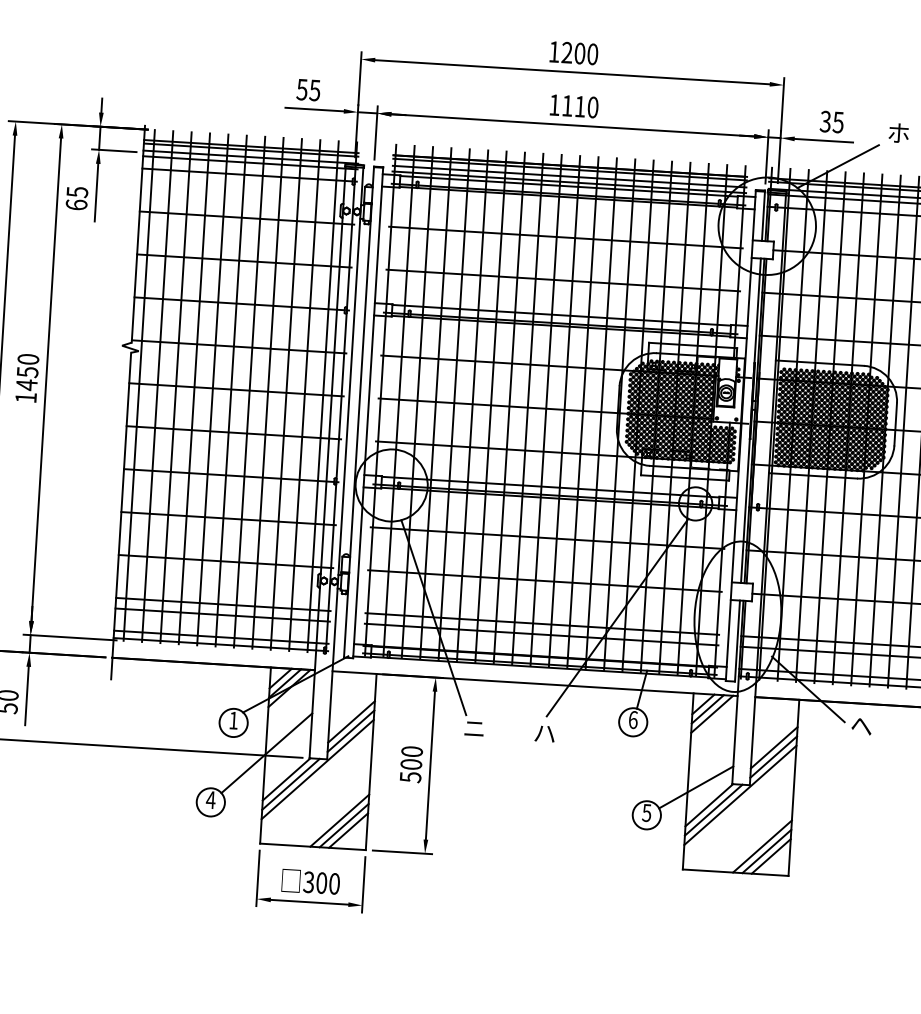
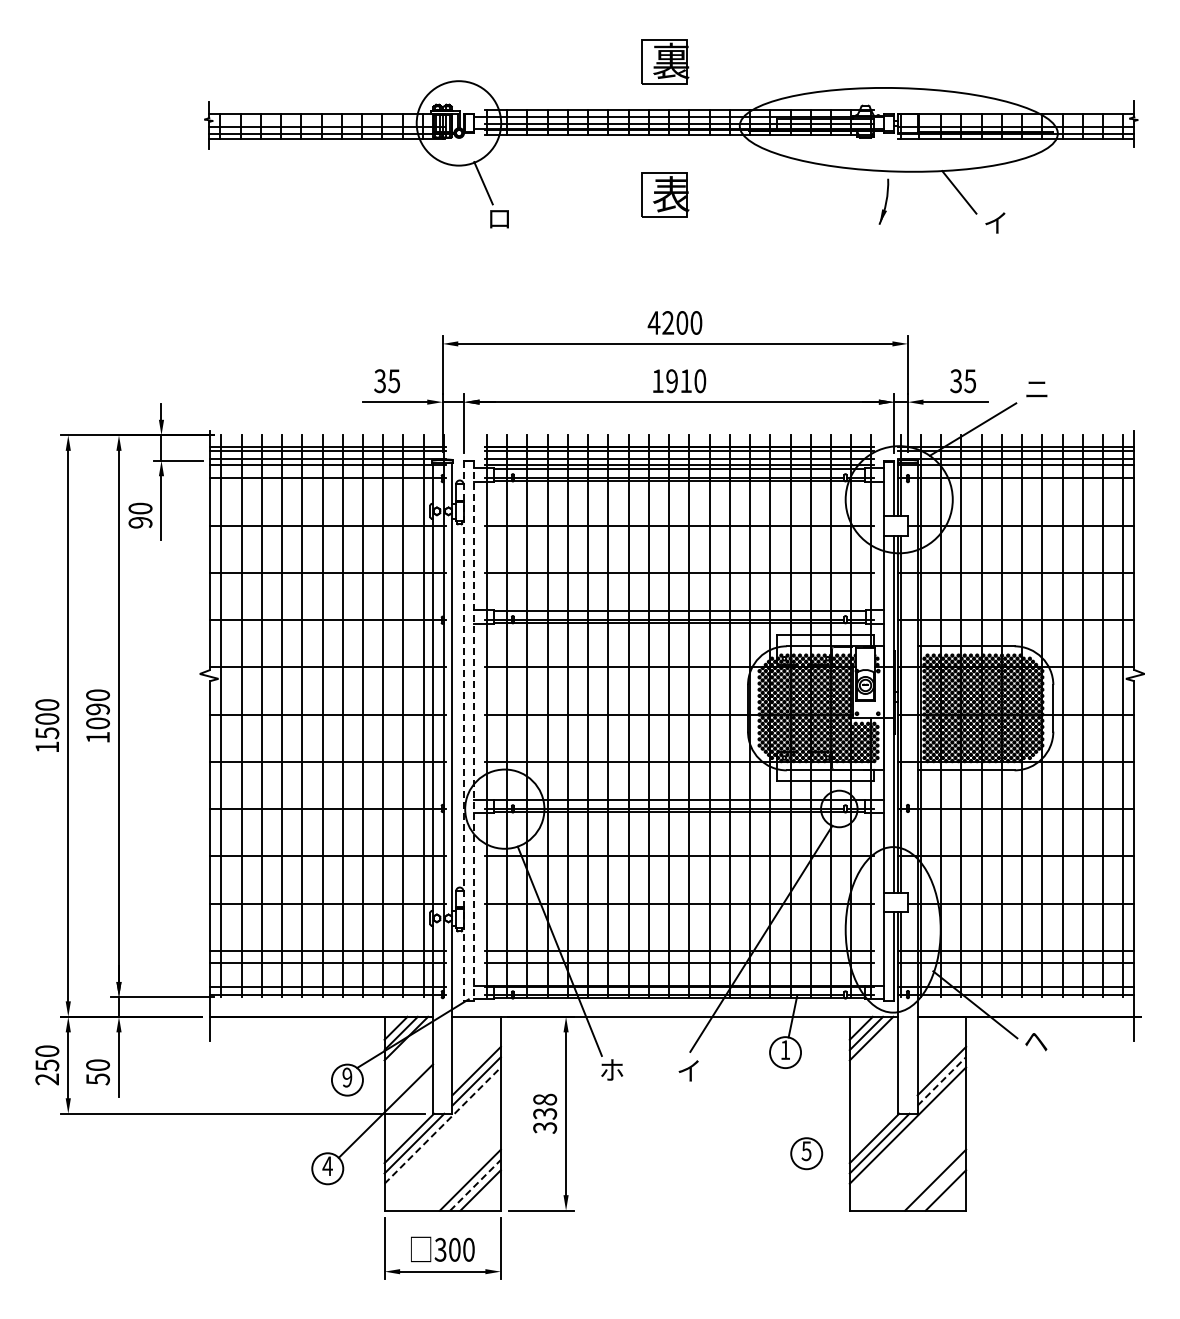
text: (553, 51) -> (653, 322), 1200 -> 4200
text: (301, 89) -> (379, 380), 55 -> 35
text: (566, 106) -> (671, 381), 1110 -> 1910
text: (899, 132) -> (1037, 388), ホ -> ニ
text: (76, 198) -> (140, 515), 65 -> 90
text: (27, 378) -> (98, 716), 1450 -> 1090
line: (359, 412) -> (464, 731), solid -> dashed
line: (368, 413) -> (474, 731), solid -> dashed
text: (233, 720) -> (347, 1077), 1 -> 9
text: (633, 720) -> (785, 1050), 6 -> 1
text: (475, 728) -> (612, 1069), ニ -> ホ
text: (544, 733) -> (689, 1070), ハ -> イ
line: (774, 757) -> (942, 1081), solid -> dashed
text: (410, 764) -> (544, 1113), 500 -> 338
line: (318, 769) -> (443, 1125), solid -> dashed
line: (695, 787) -> (858, 1119), removed
line: (344, 825) -> (475, 1185), solid -> dashed
line: (766, 850) -> (940, 1184), removed

